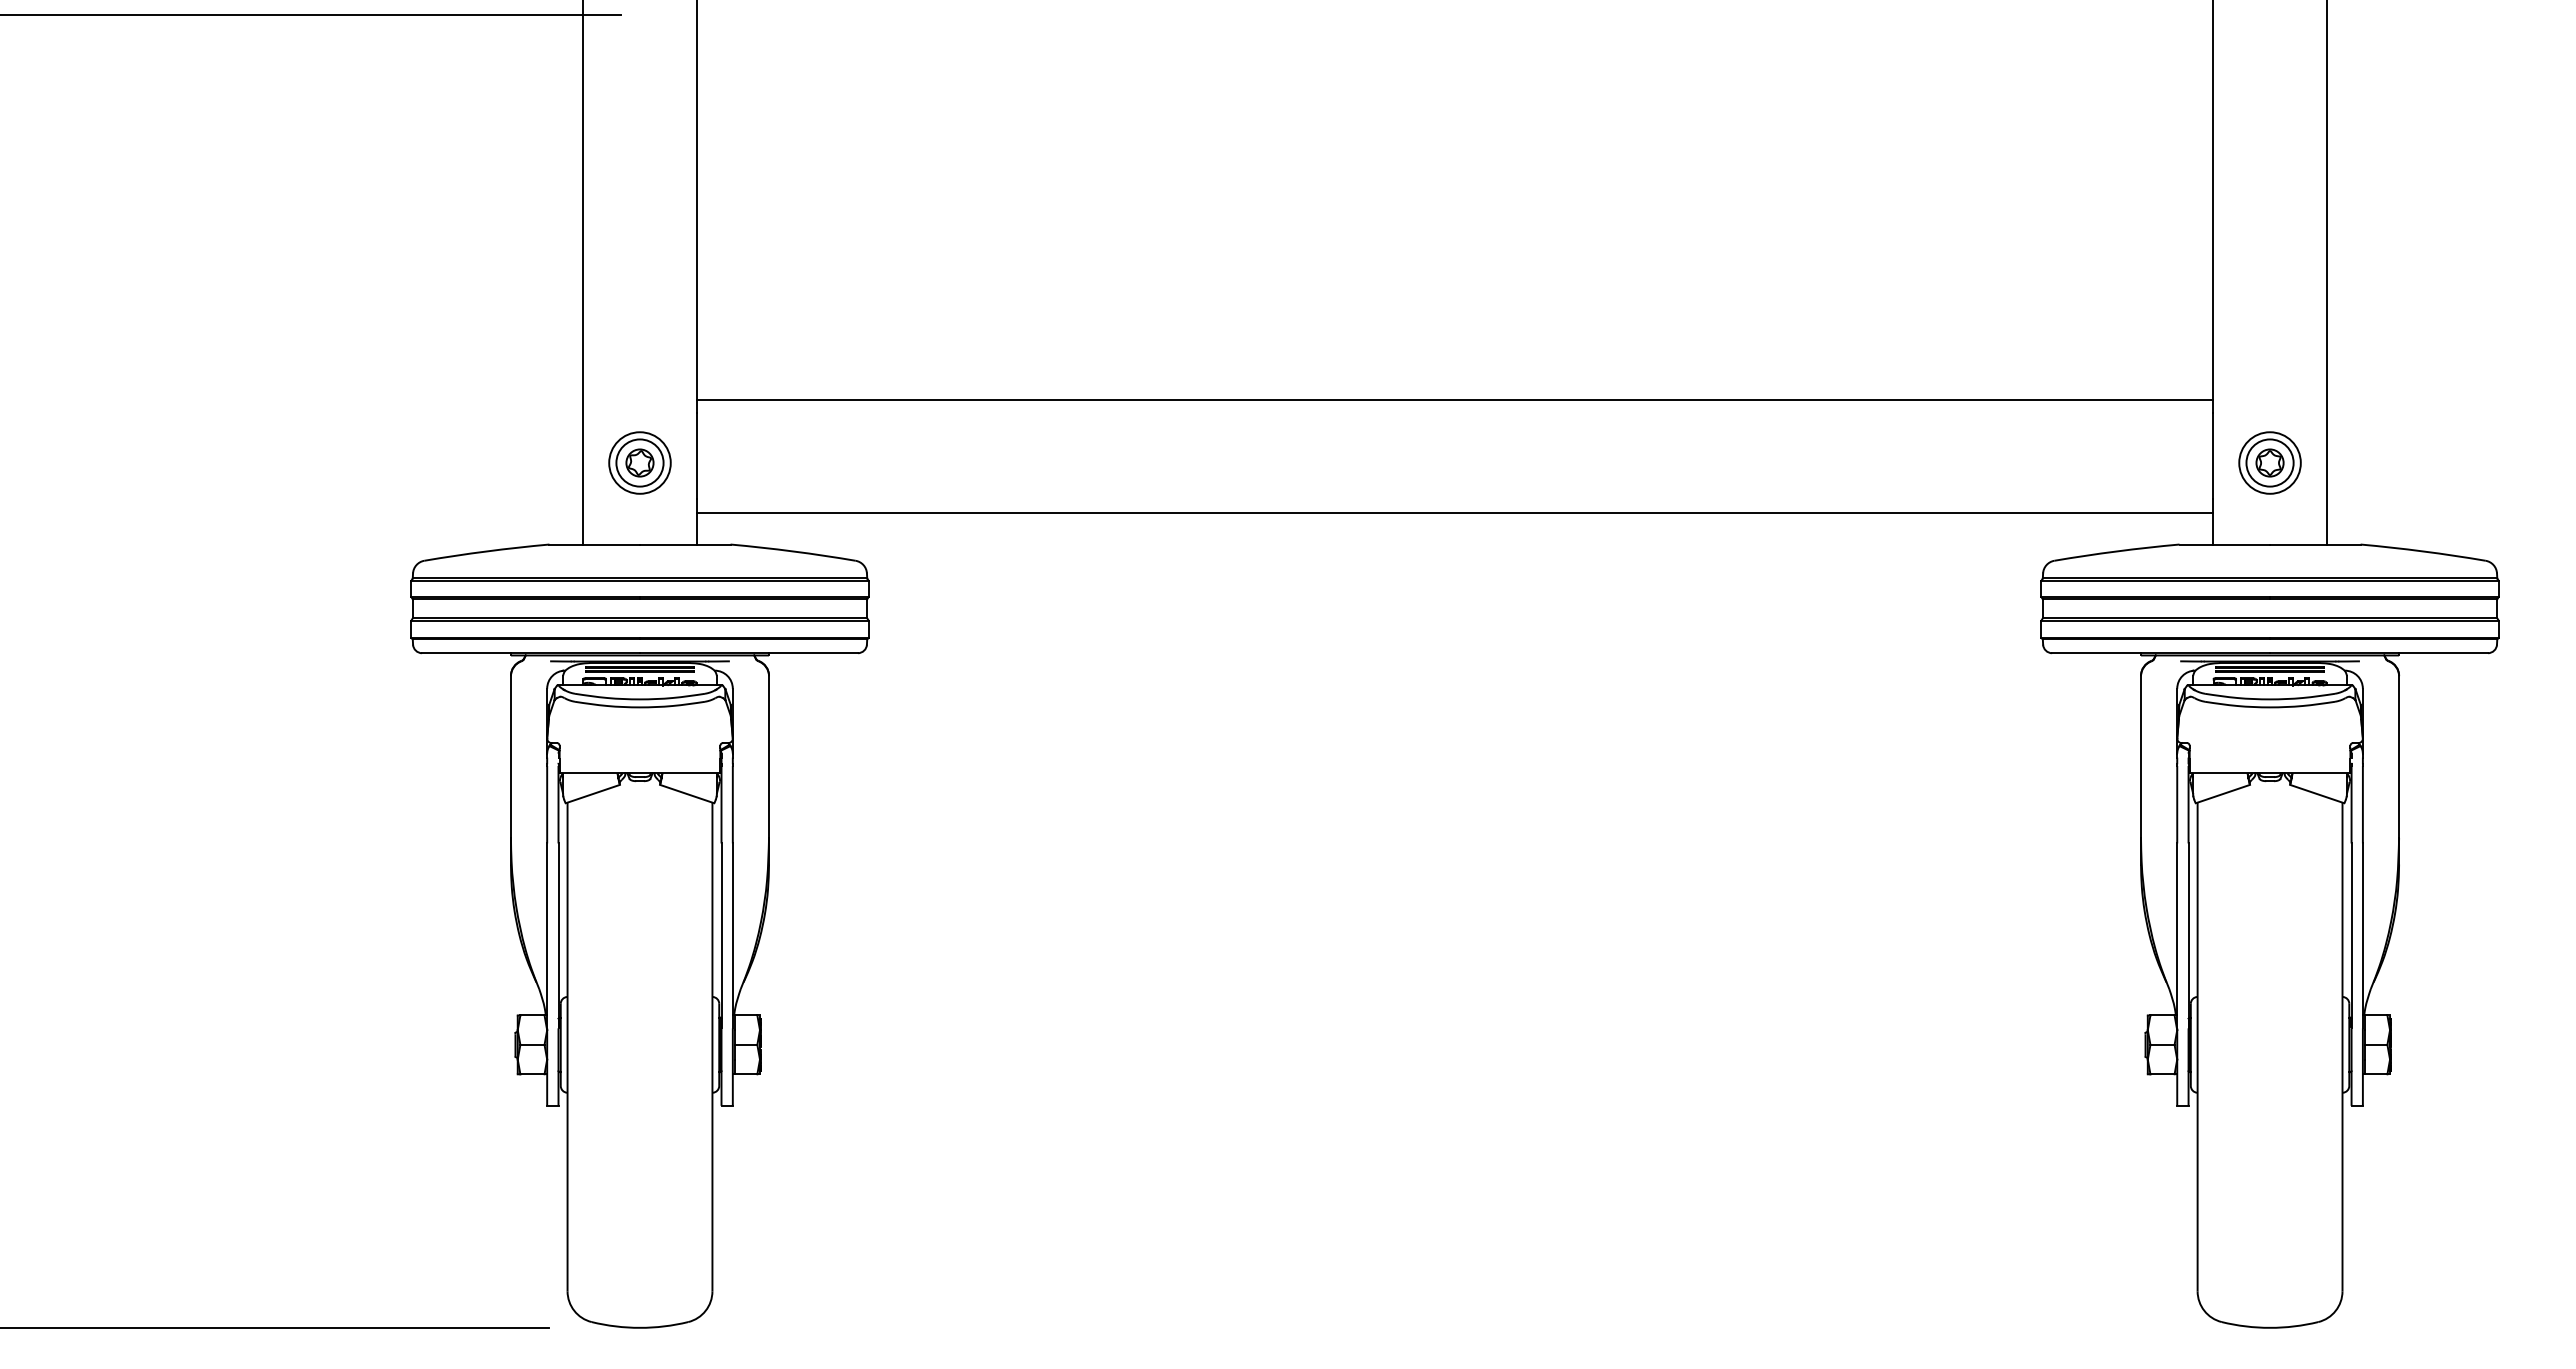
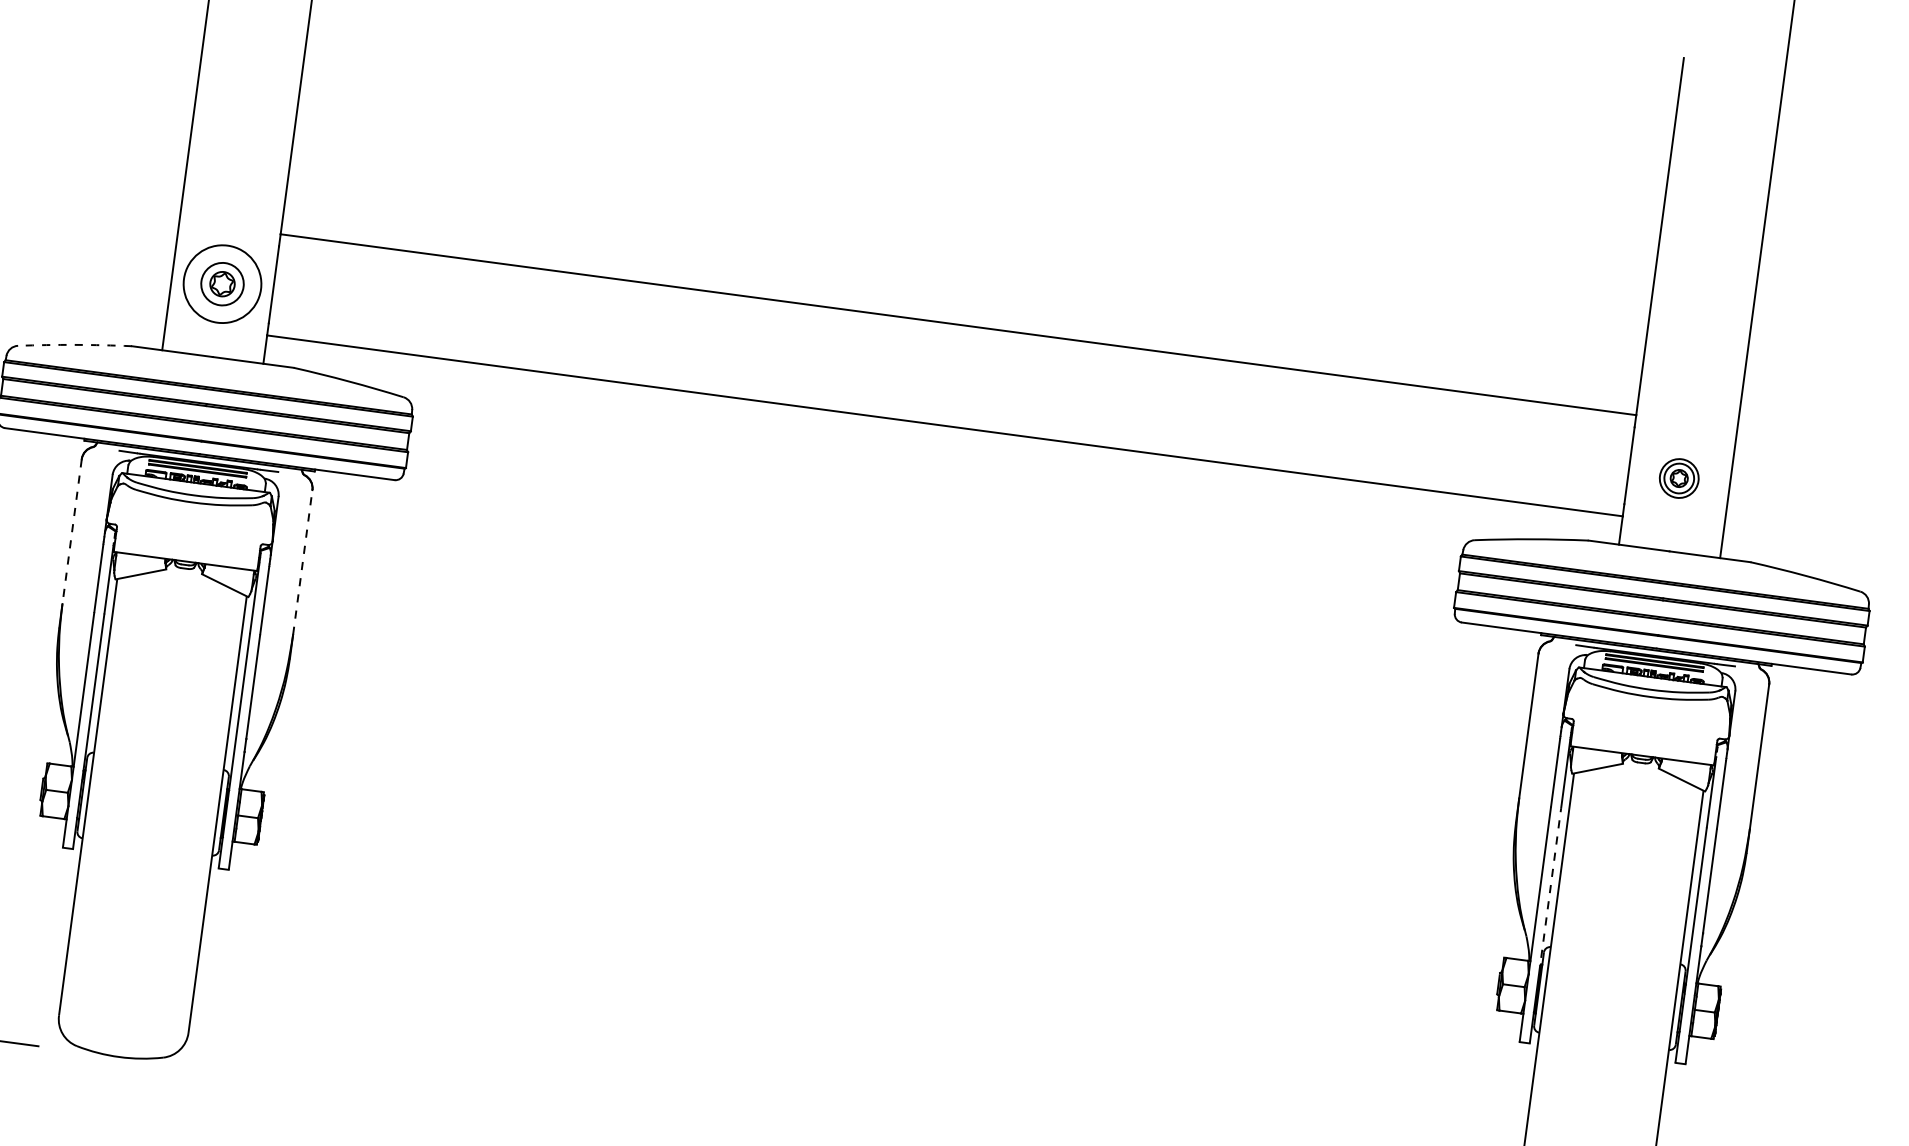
circle: (639, 462) -> (222, 283), size x1.4
part: (2269, 462) -> (1678, 478), size x0.7
arc: (486, 551) -> (74, 344), solid -> dashed
line: (510, 757) -> (71, 531), solid -> dashed
line: (769, 757) -> (303, 562), solid -> dashed
line: (2188, 935) -> (1550, 891), solid -> dashed

